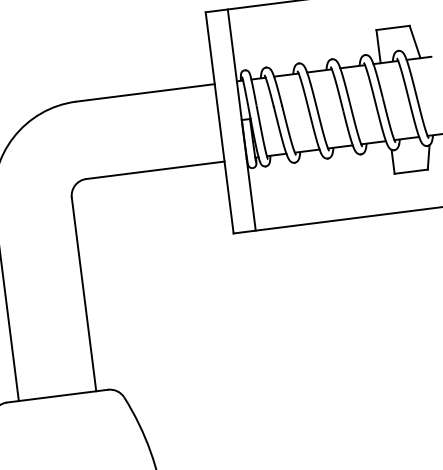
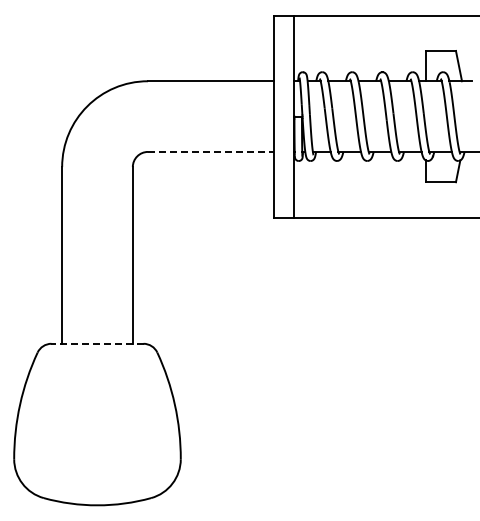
line: (155, 169) -> (211, 151), solid -> dashed
line: (57, 395) -> (97, 343), solid -> dashed

